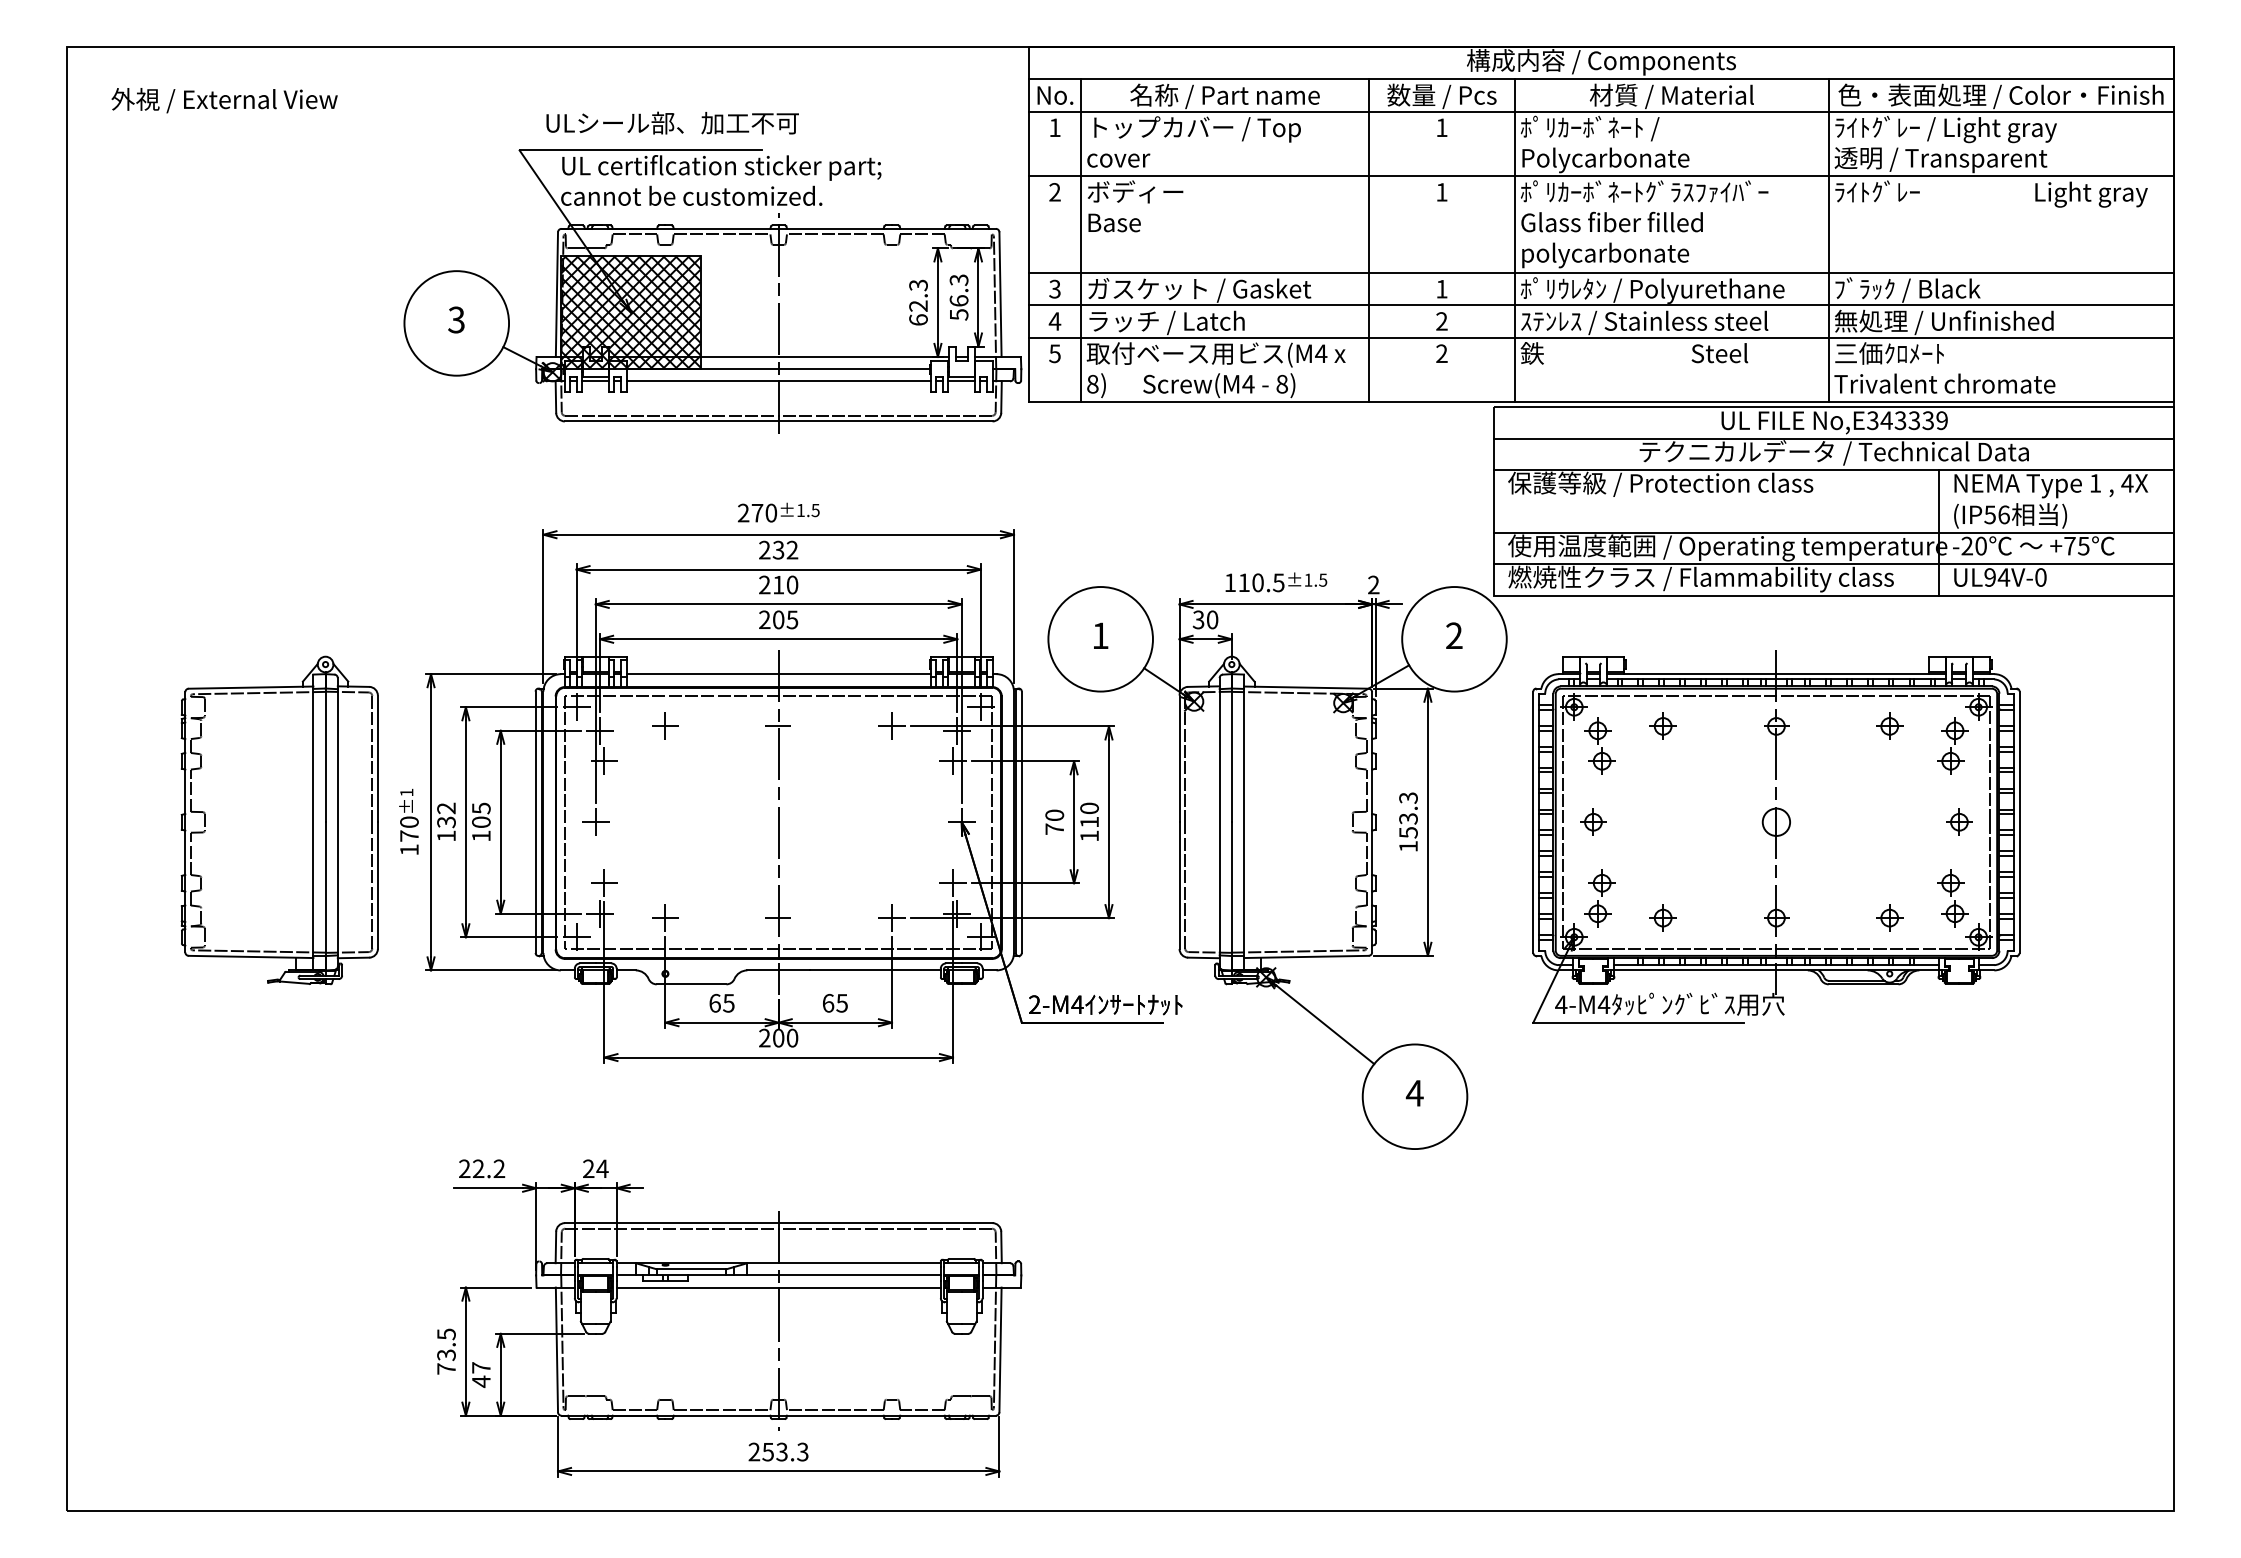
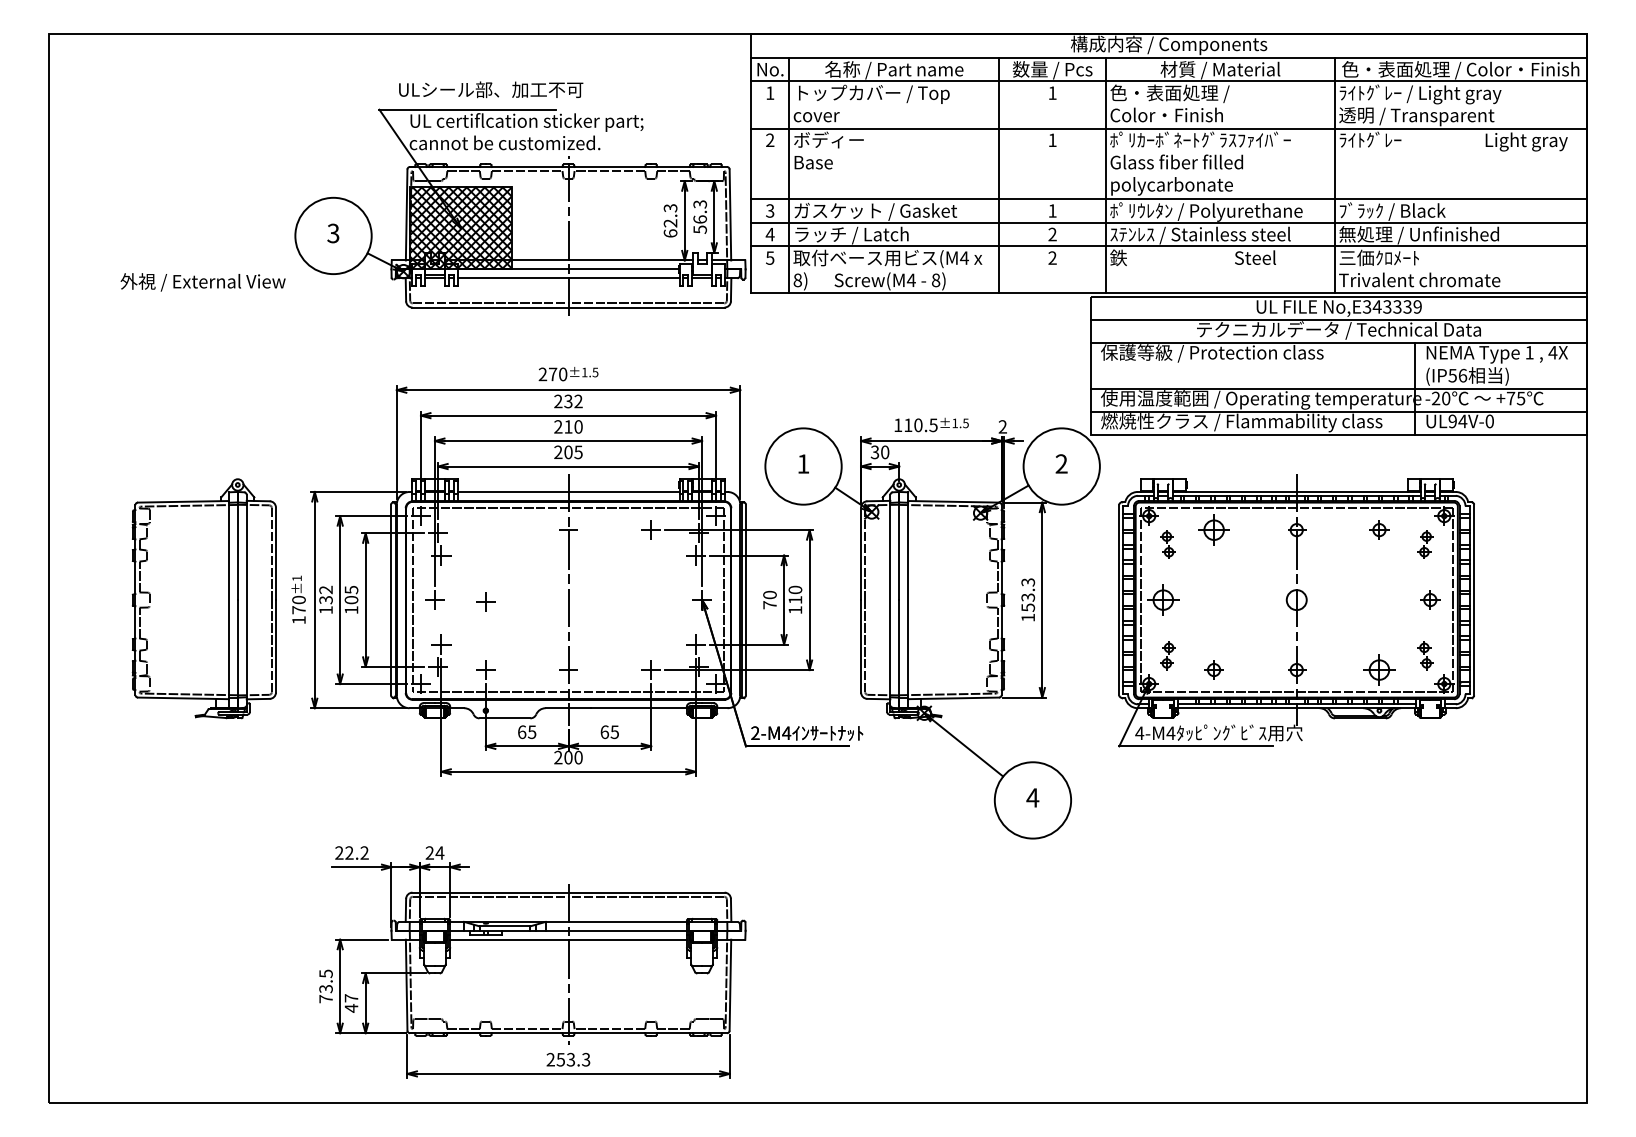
text: (223, 100) -> (202, 282), moved
text: (1604, 144) -> (1171, 105), ﾎﾟﾘｶｰﾎﾞﾈｰﾄ / Polycarbonate -> 色・表面処理 / Color・Finish
part: (664, 725) -> (485, 601), moved
part: (1662, 725) -> (1213, 529), size x1.6
part: (1599, 746) -> (1167, 544), size x0.7
part: (1952, 746) -> (1425, 544), size x0.7
part: (1592, 821) -> (1162, 599), size x1.6
part: (1599, 898) -> (1167, 655), size x0.7
part: (1952, 898) -> (1425, 655), size x0.7
part: (1889, 917) -> (1379, 669), size x1.6

